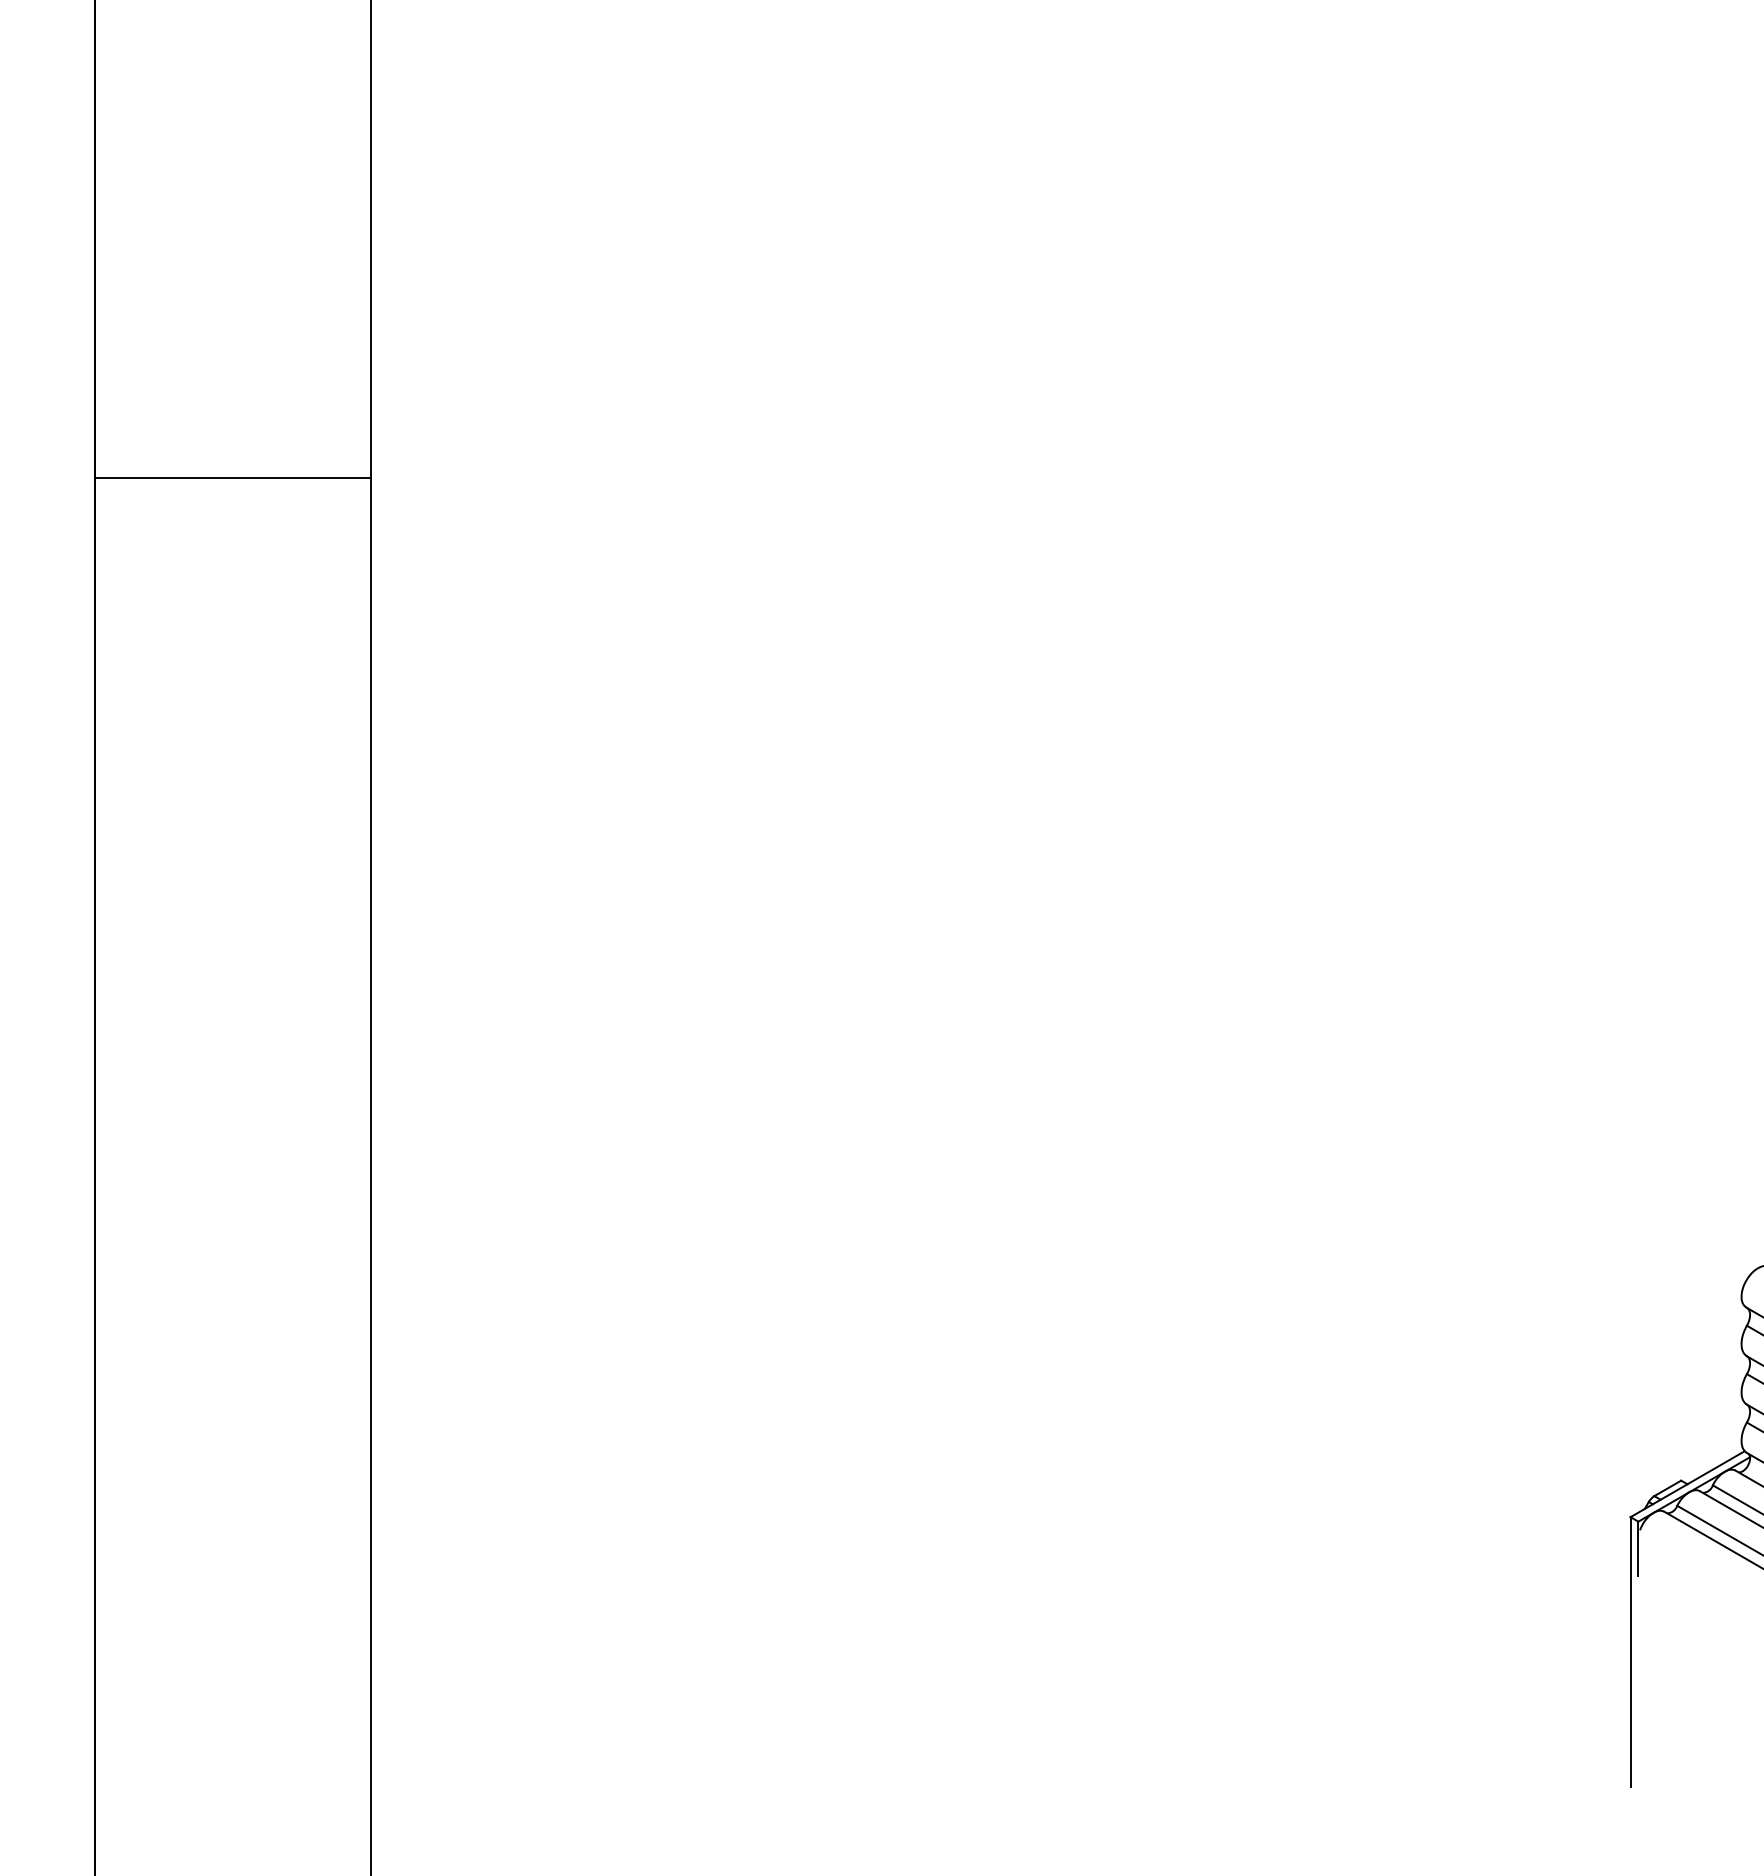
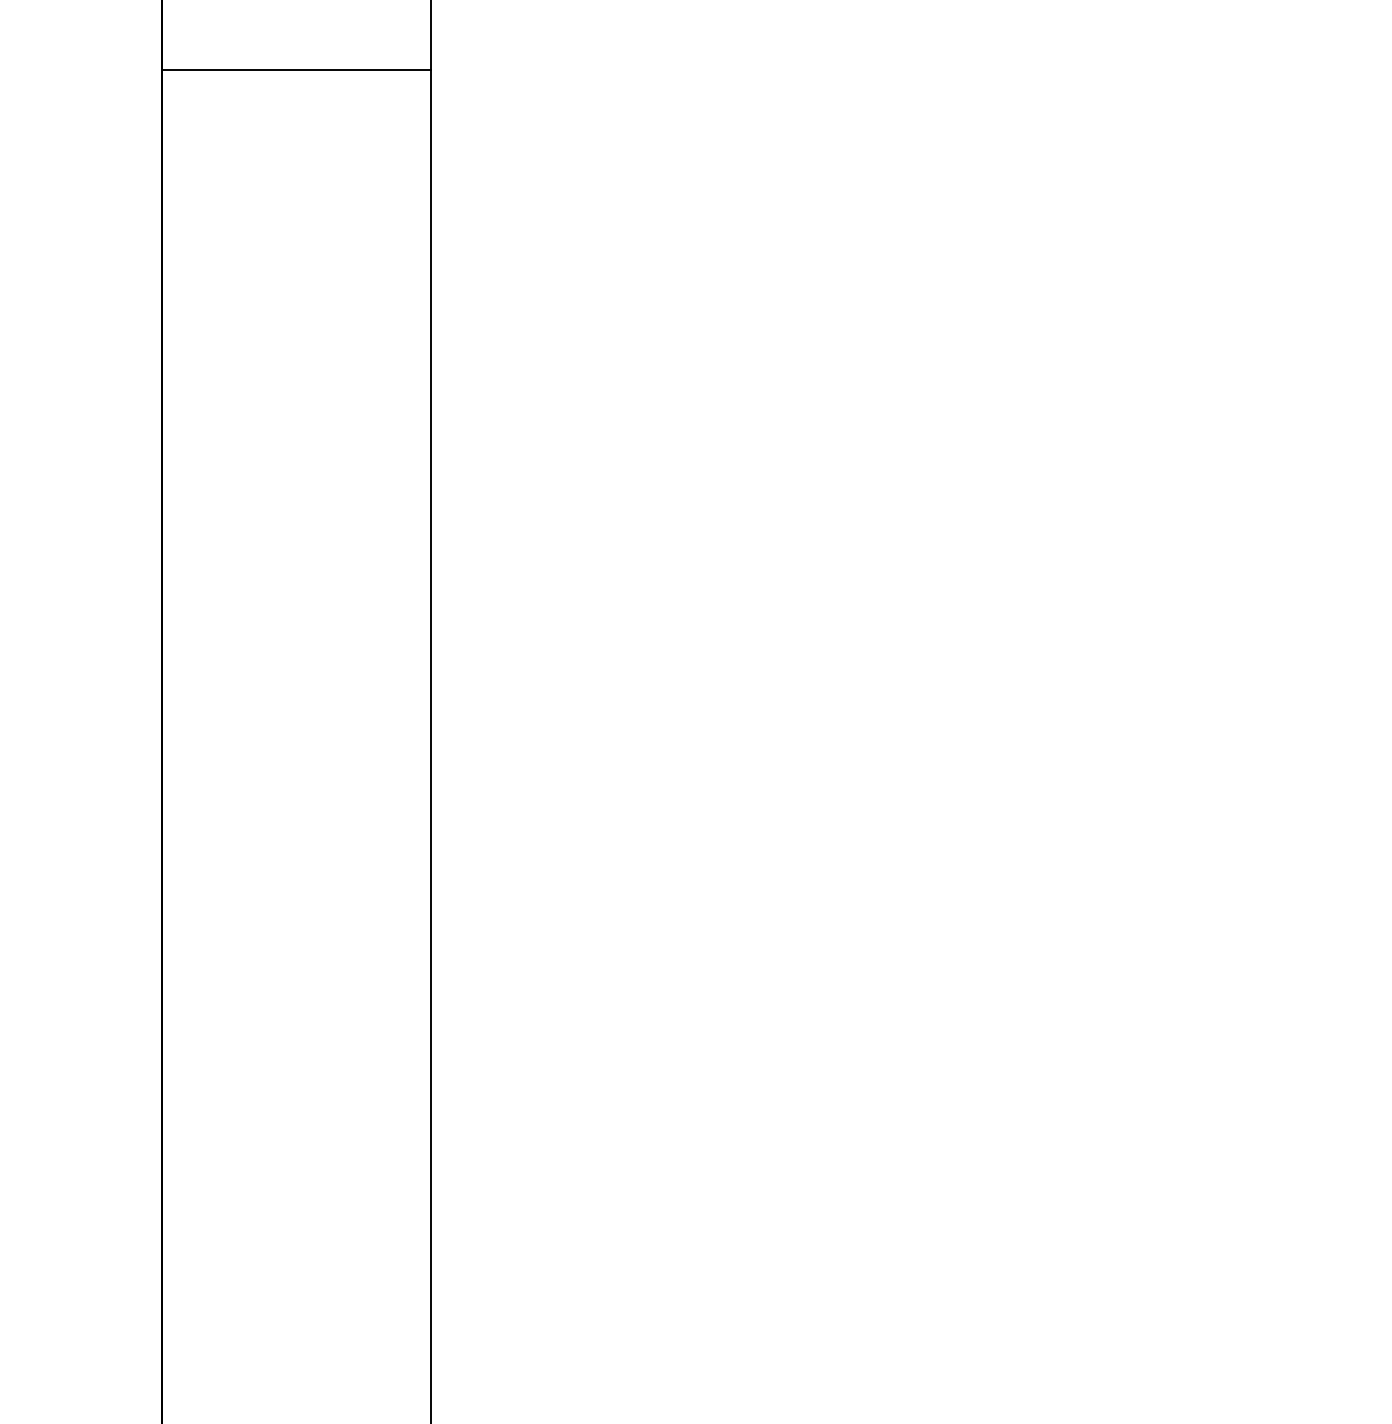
line: (232, 478) -> (296, 70), moved

